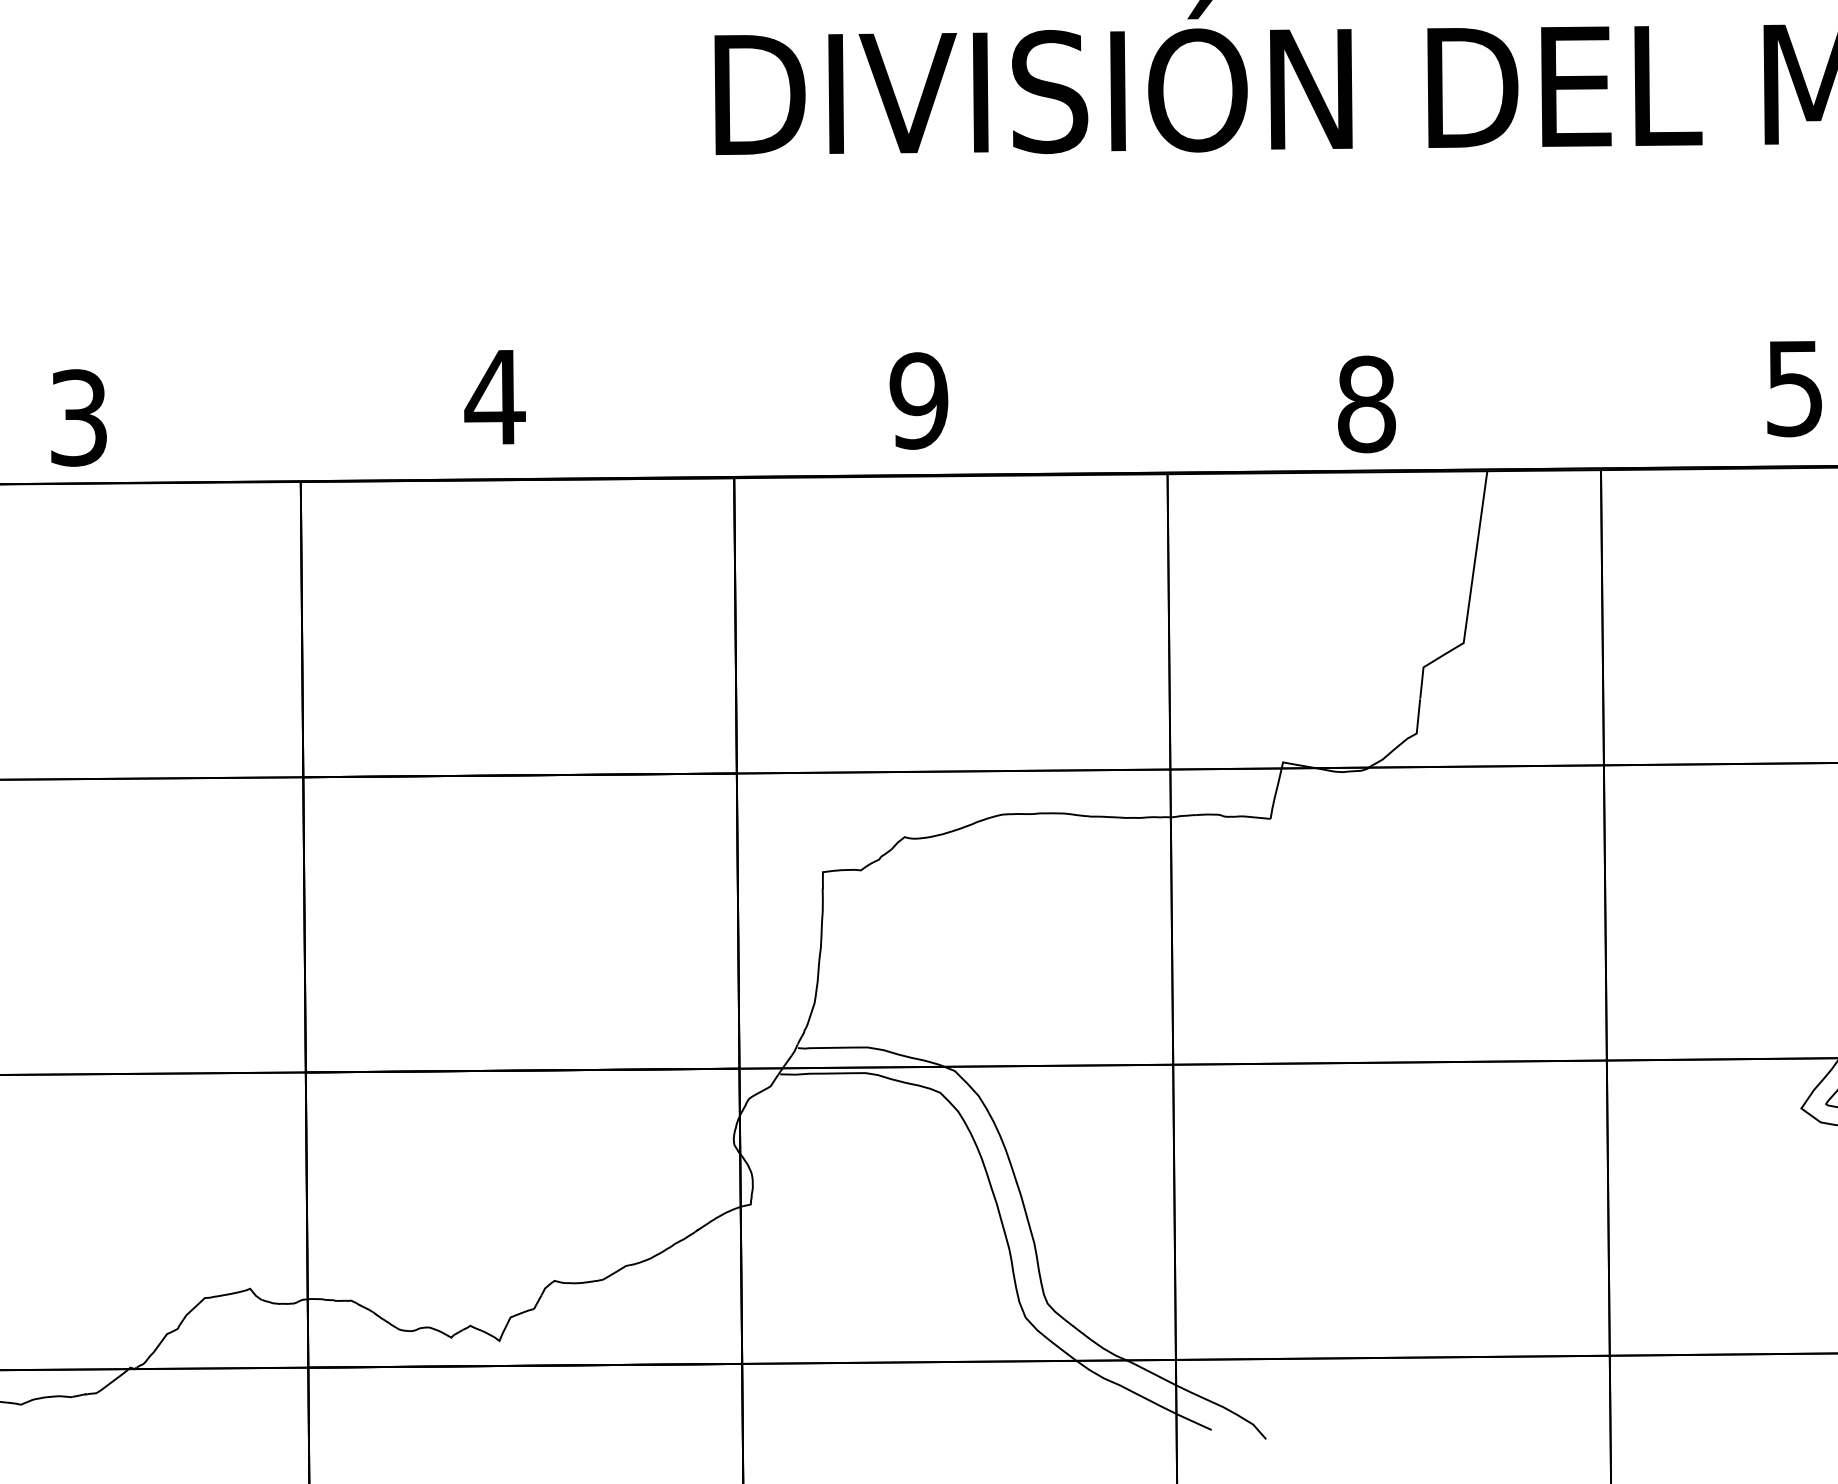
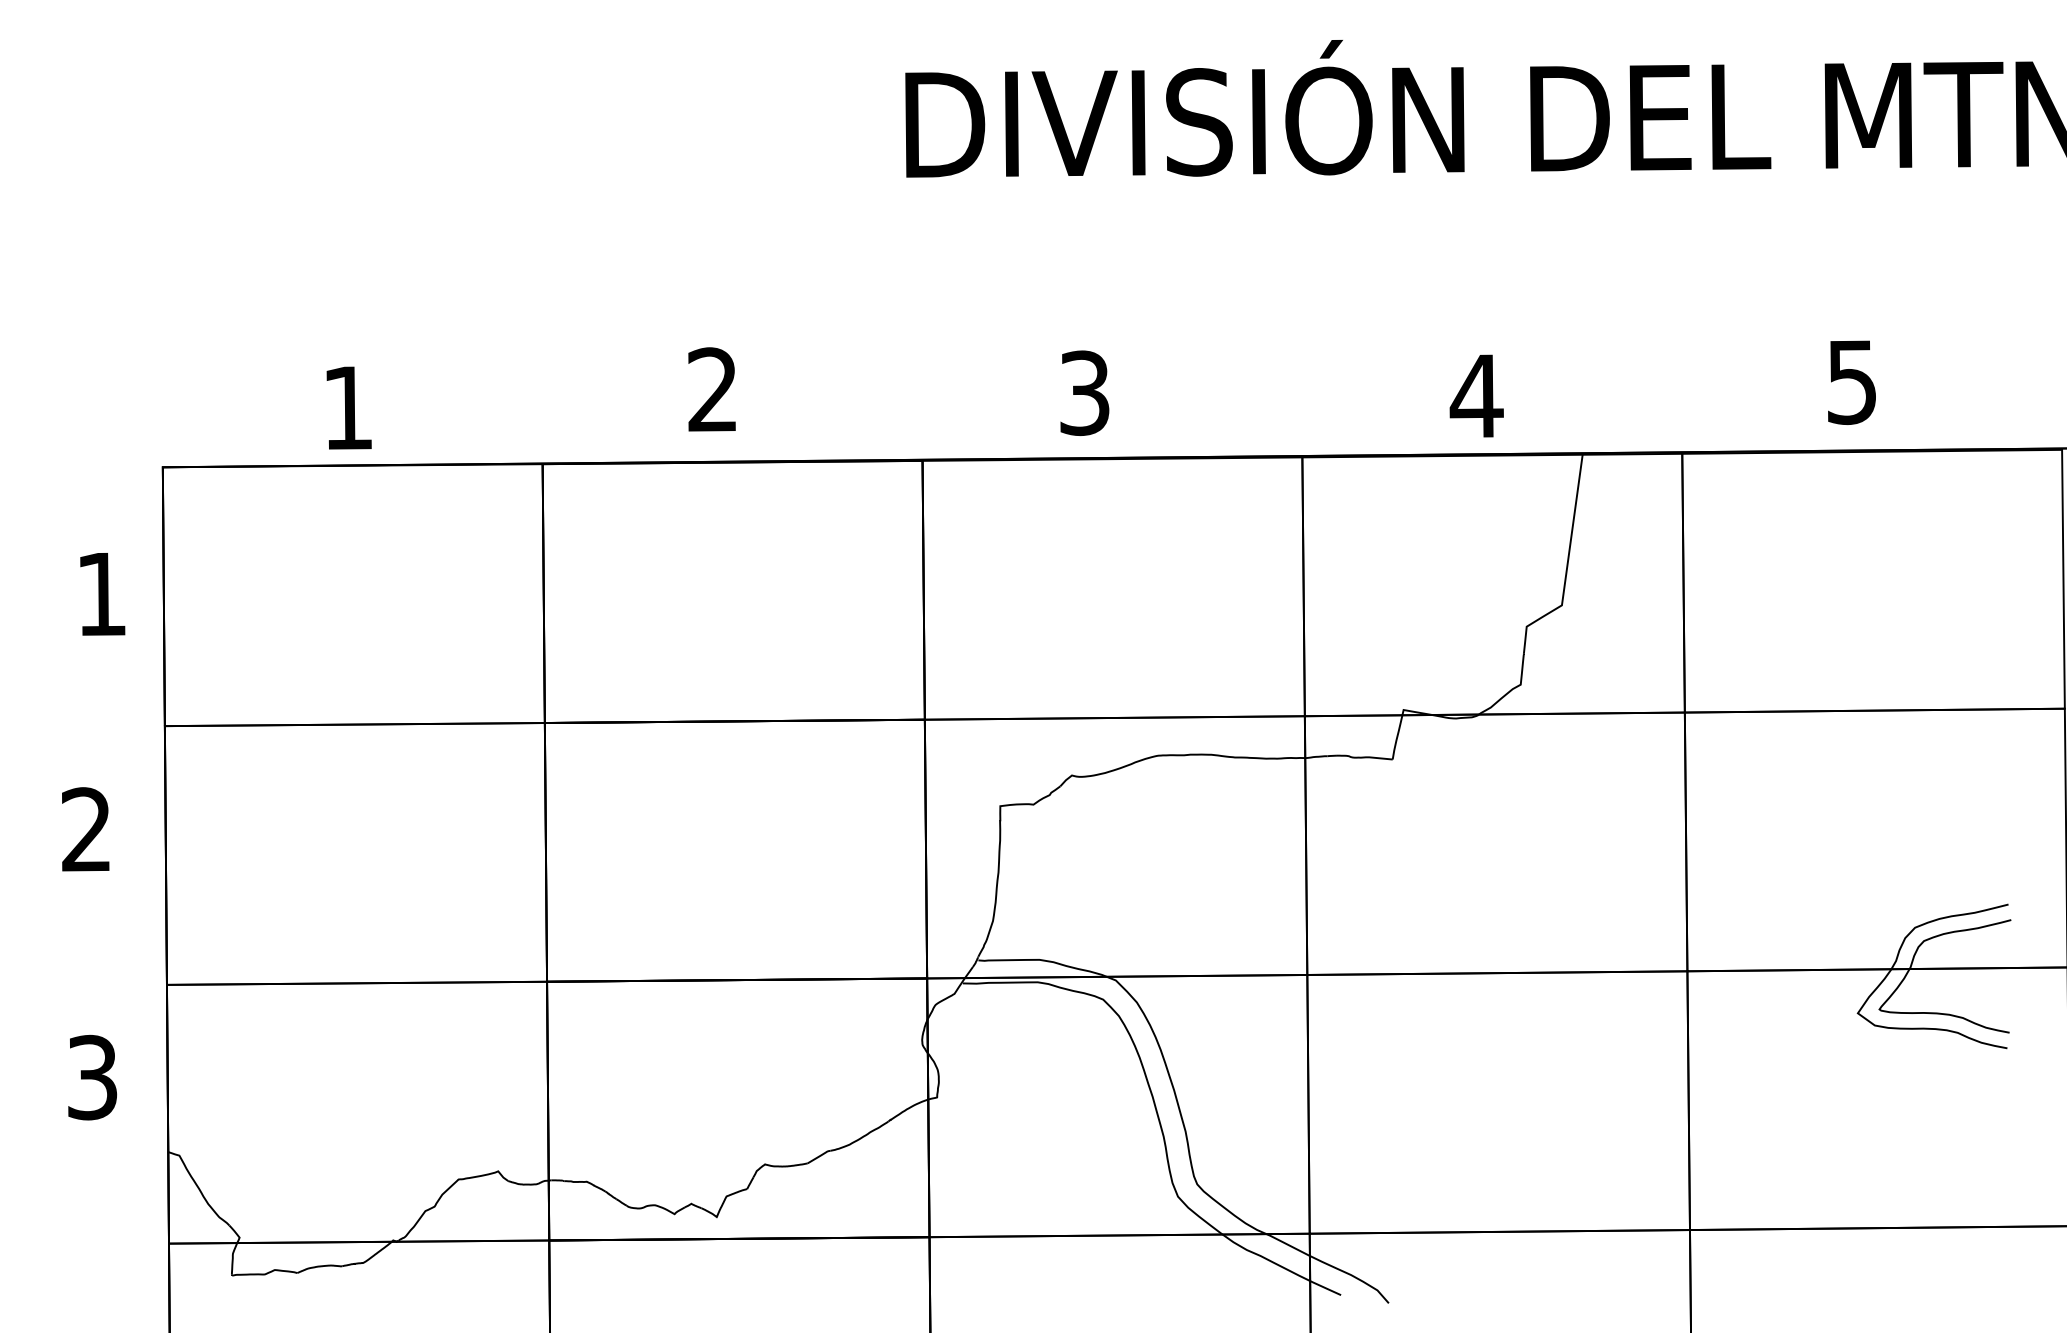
text: (494, 396) -> (712, 389), 4 -> 2
text: (918, 400) -> (1084, 392), 9 -> 3
text: (1366, 403) -> (1476, 395), 8 -> 4
text: (79, 417) -> (348, 407), 3 -> 1

